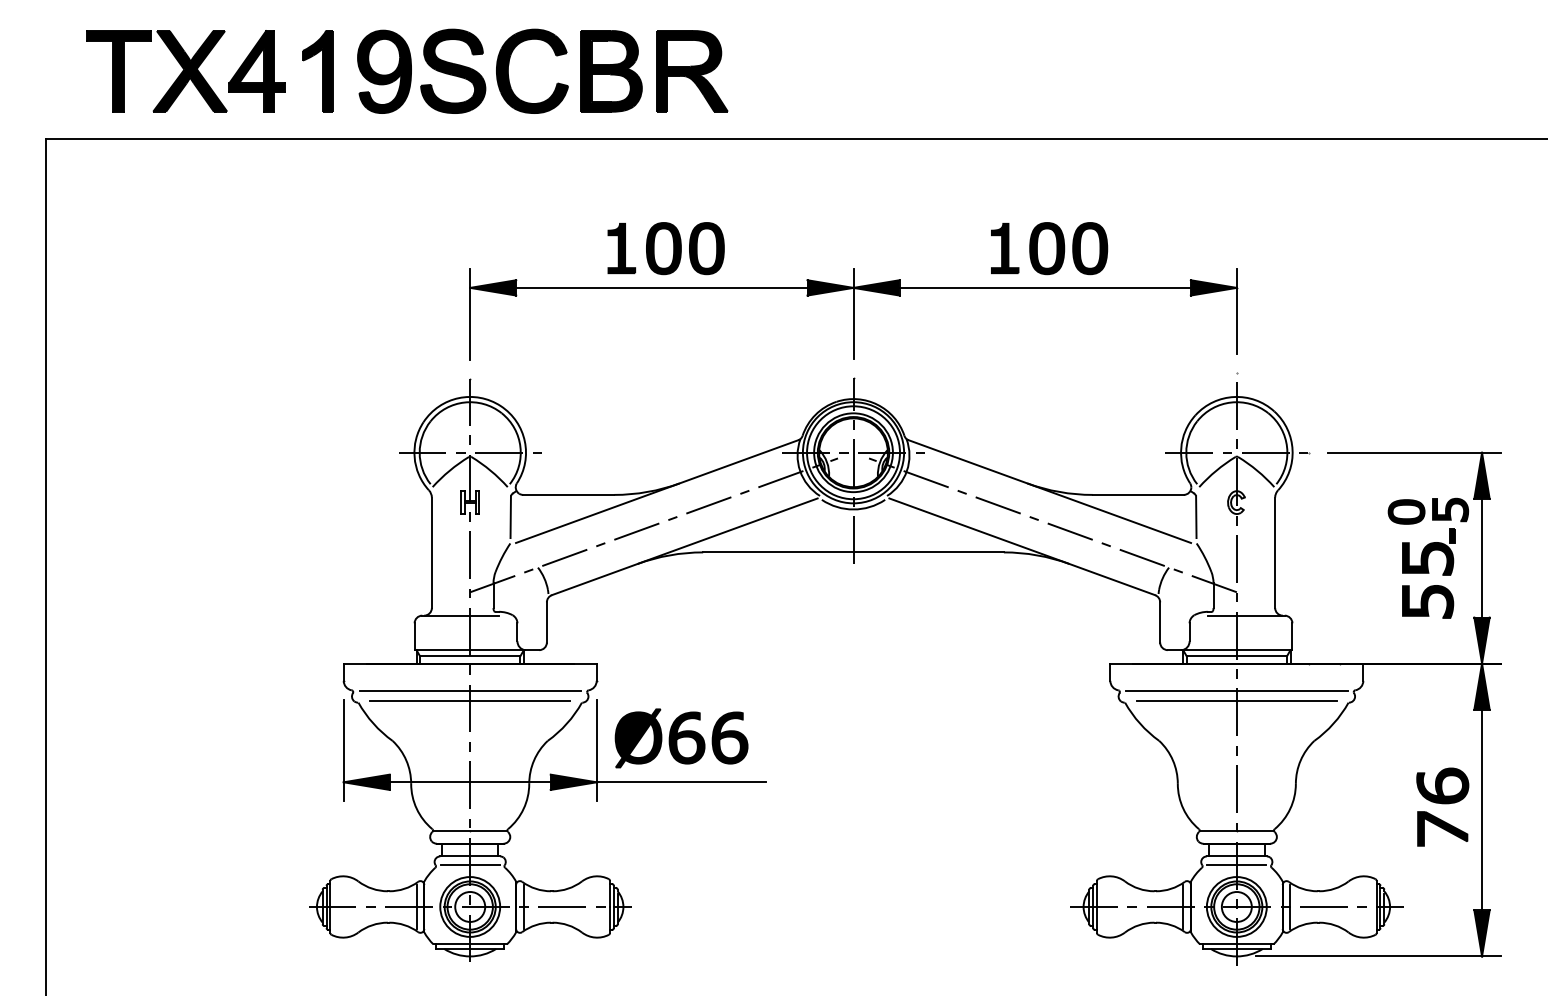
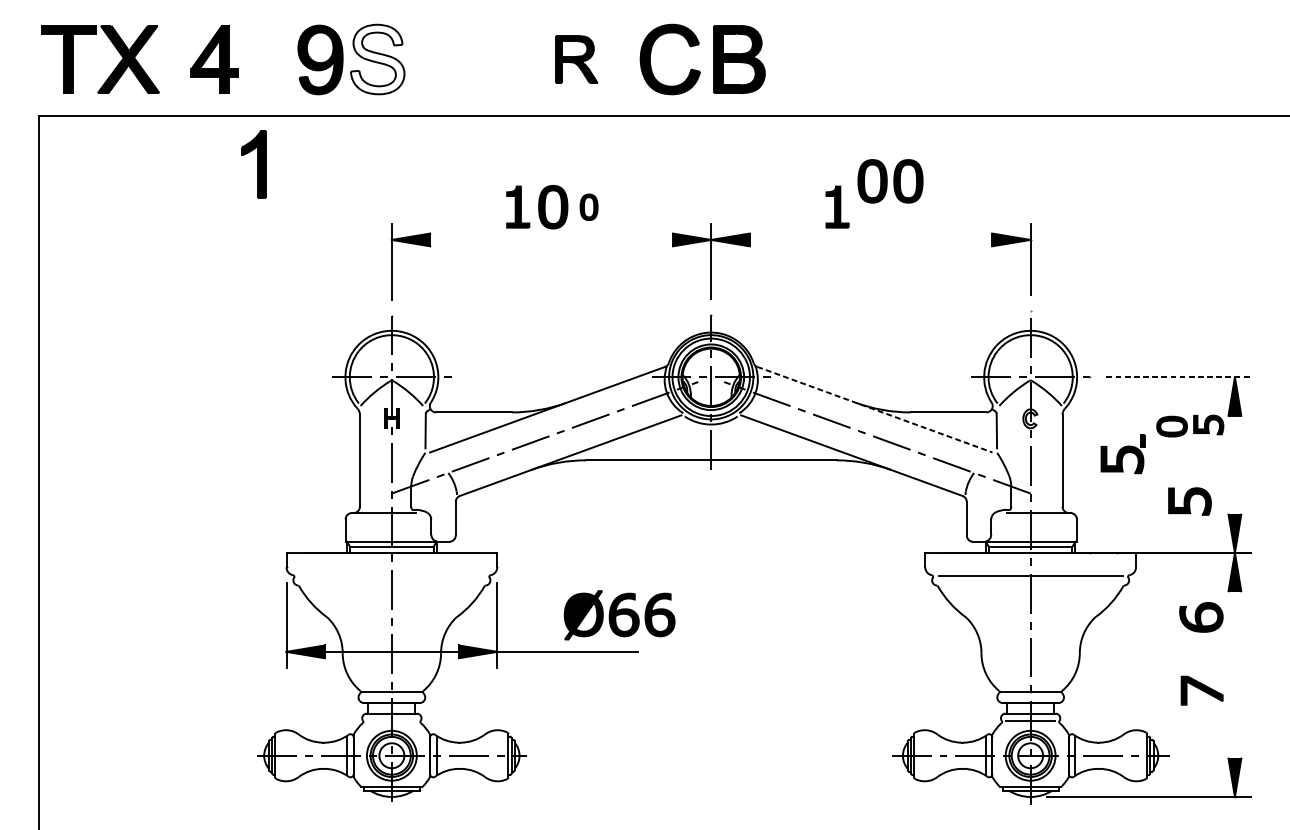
part: (509, 65) -> (651, 54), moved
part: (317, 71) -> (253, 164), moved
fill: (453, 71) -> (377, 59), removed
part: (611, 71) -> (739, 59), moved
part: (692, 71) -> (577, 59), size x0.7
part: (173, 82) -> (114, 68), moved
part: (706, 248) -> (588, 207), size x0.6
part: (1068, 248) -> (890, 181), moved
line: (661, 287) -> (551, 239), removed
line: (1044, 287) -> (870, 239), removed
line: (1414, 452) -> (1178, 377), solid -> dashed
line: (1050, 491) -> (875, 409), solid -> dashed
part: (1428, 551) -> (1122, 453), moved
line: (1482, 557) -> (1235, 464), removed
line: (470, 690) -> (392, 575), removed
line: (469, 701) -> (391, 584), removed
line: (1236, 701) -> (1030, 584), removed
part: (681, 738) -> (619, 615), moved
part: (1442, 785) -> (1201, 617), moved
line: (1482, 809) -> (1235, 674), removed
line: (469, 865) -> (391, 721), removed

